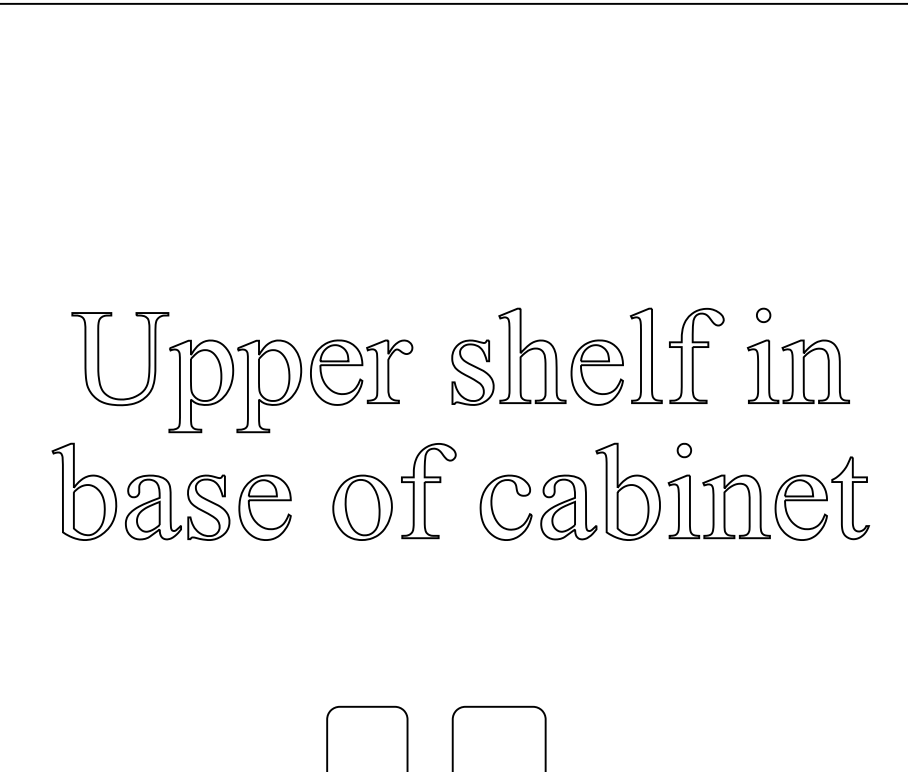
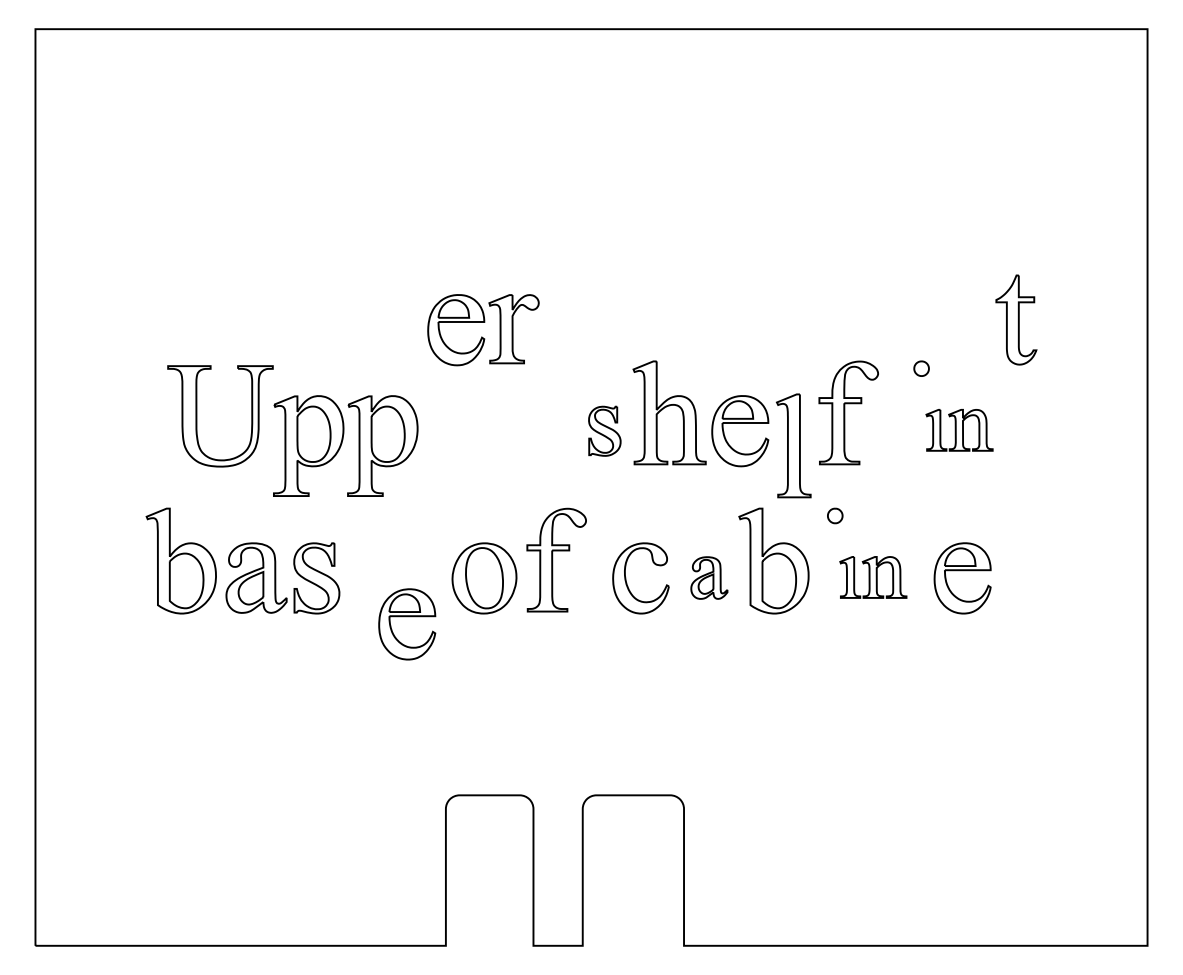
part: (646, 355) -> (793, 445), moved
part: (472, 372) -> (604, 431), size x0.7
part: (798, 372) -> (959, 430), size x0.6
part: (360, 378) -> (482, 336), moved
part: (850, 497) -> (1016, 319), moved
part: (265, 501) -> (407, 617), moved
part: (569, 506) -> (709, 577), size x0.6
part: (719, 506) -> (873, 577), size x0.6

